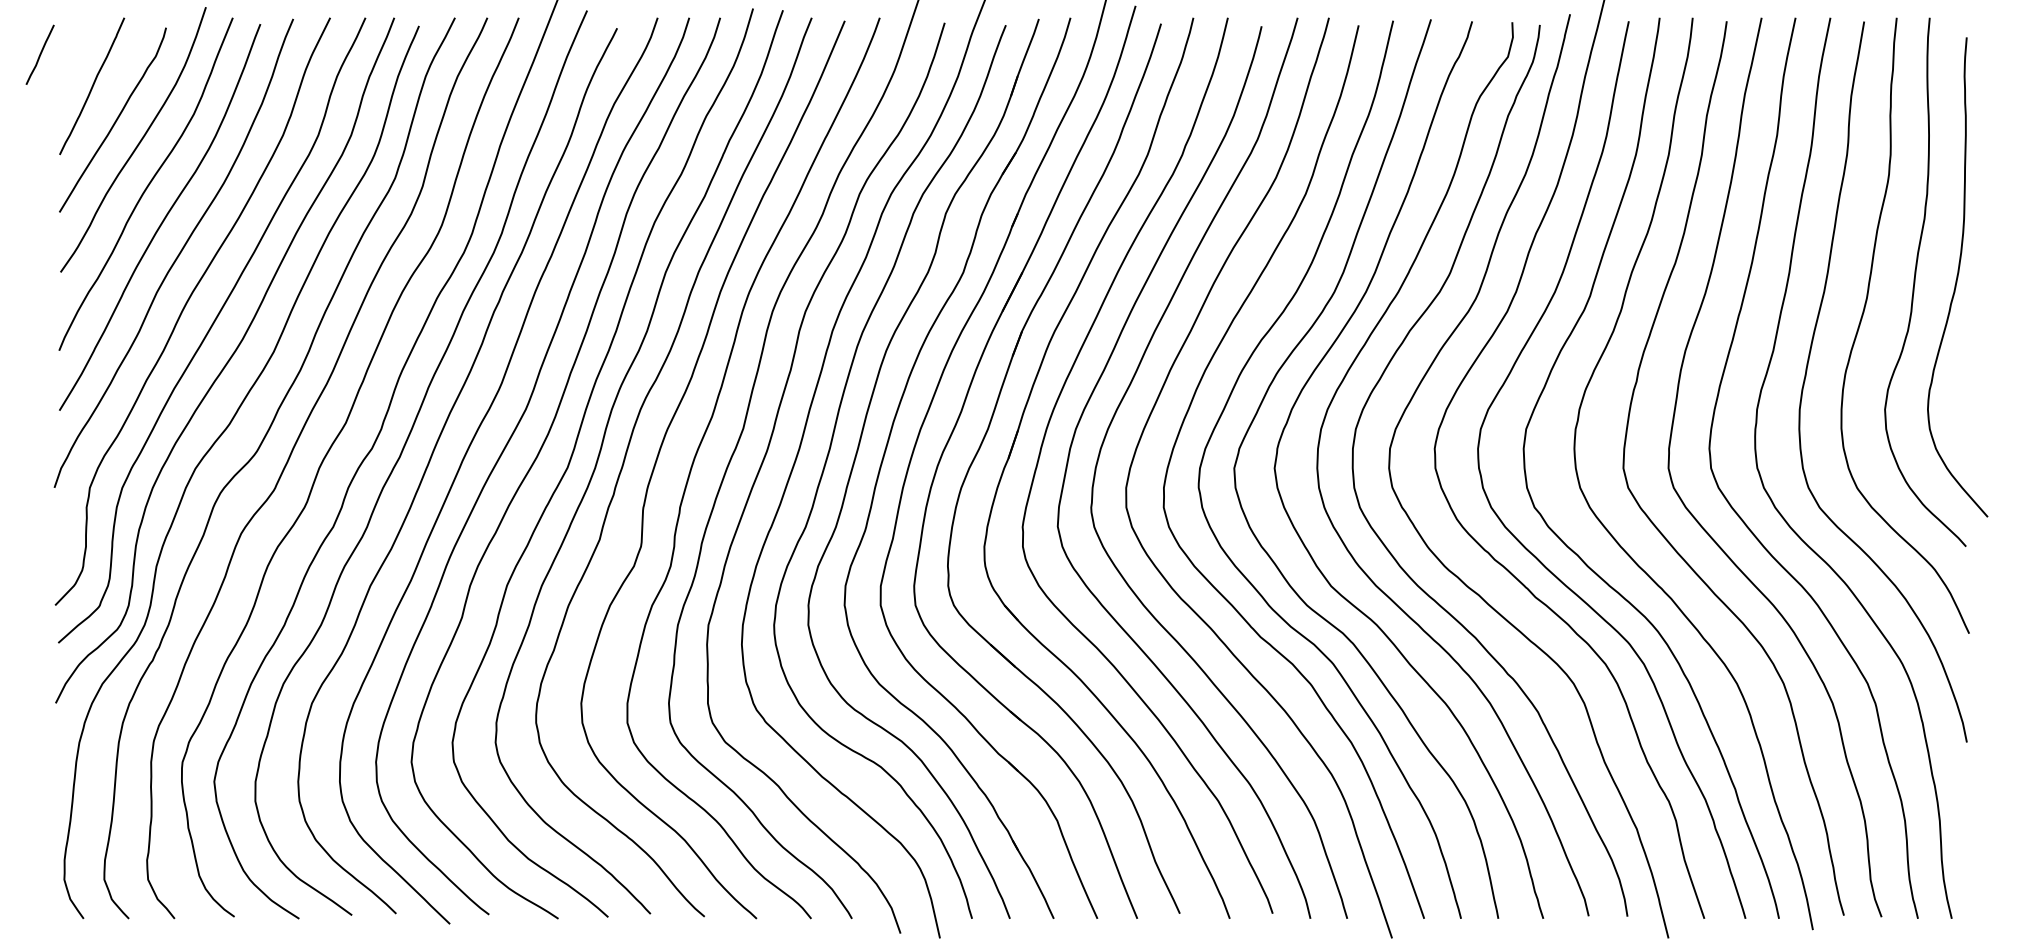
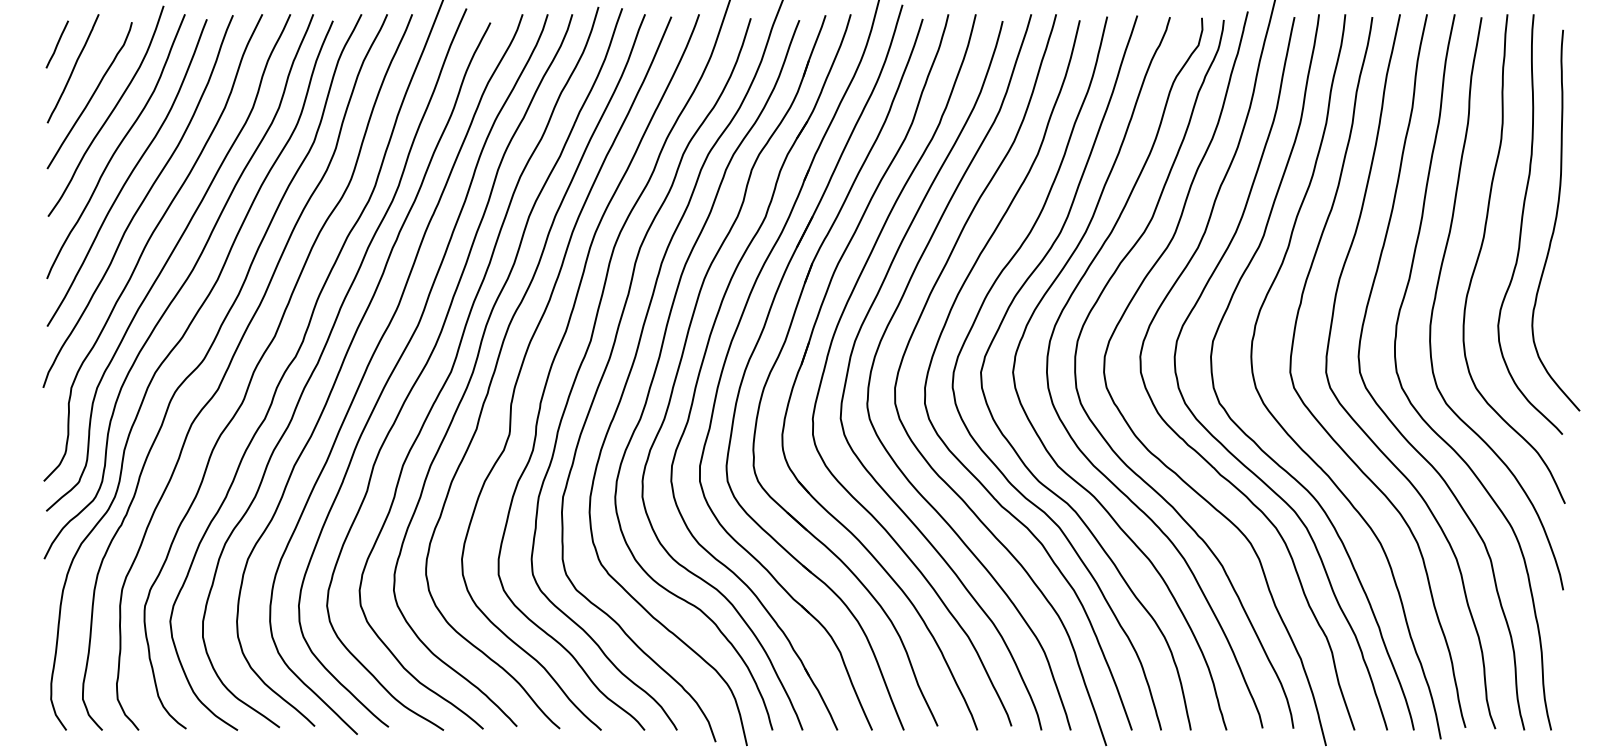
line: (39, 54) -> (56, 44), moved

